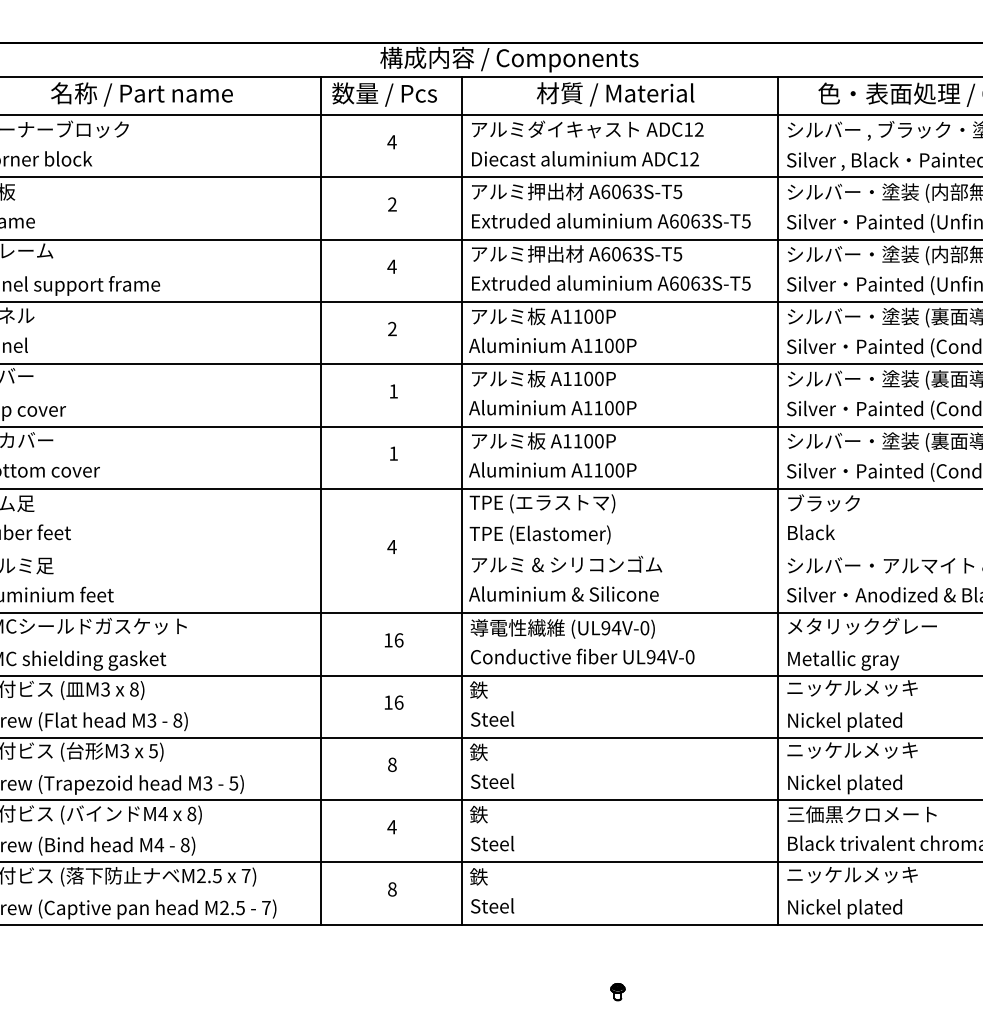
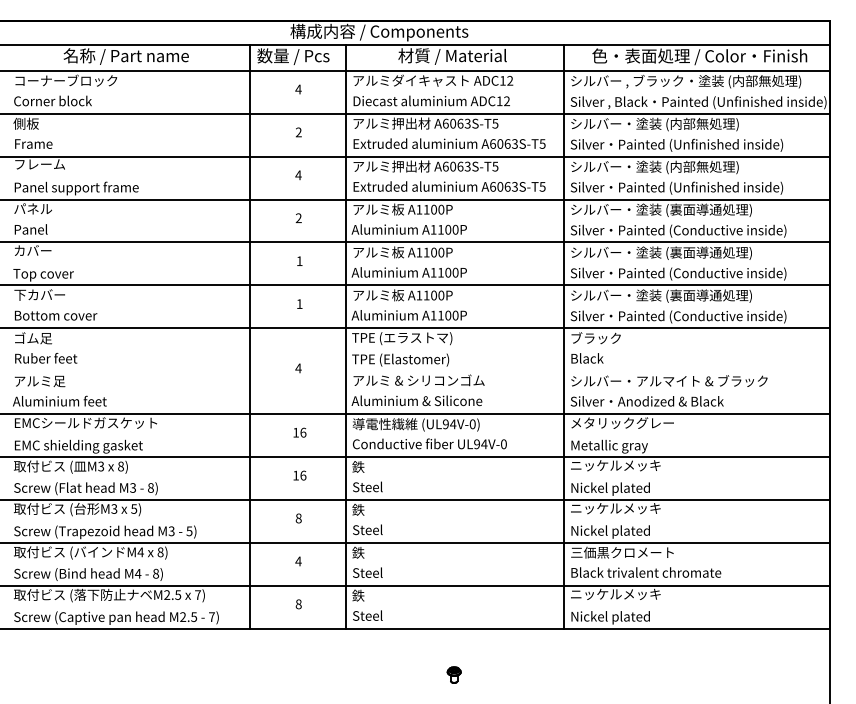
part: (616, 991) -> (453, 674), size x1.4

